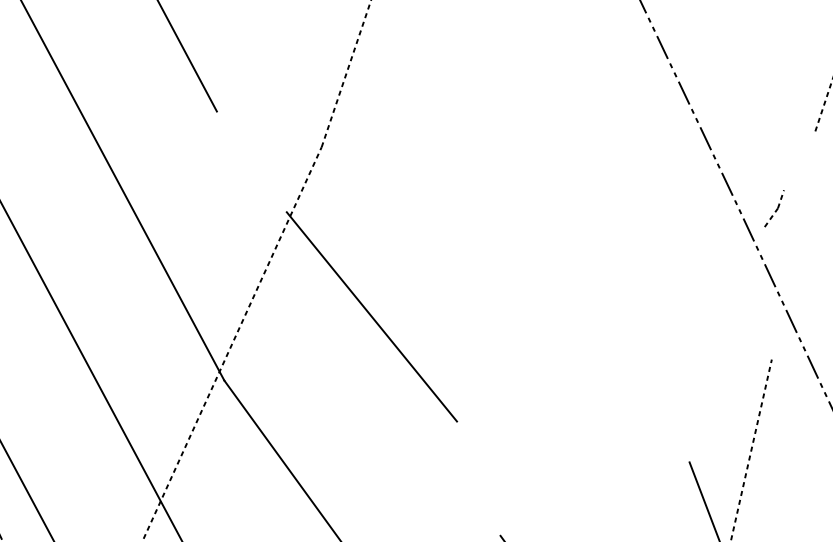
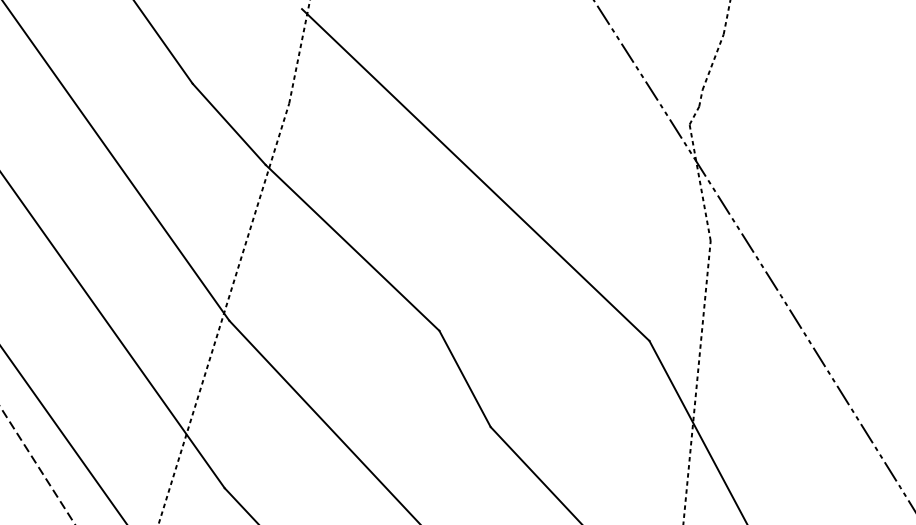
line: (799, 159) -> (712, 61), added
line: (251, 160) -> (228, 123), added
line: (519, 252) -> (475, 174), added
line: (767, 292) -> (699, 182), added
line: (478, 478) -> (464, 378), added

